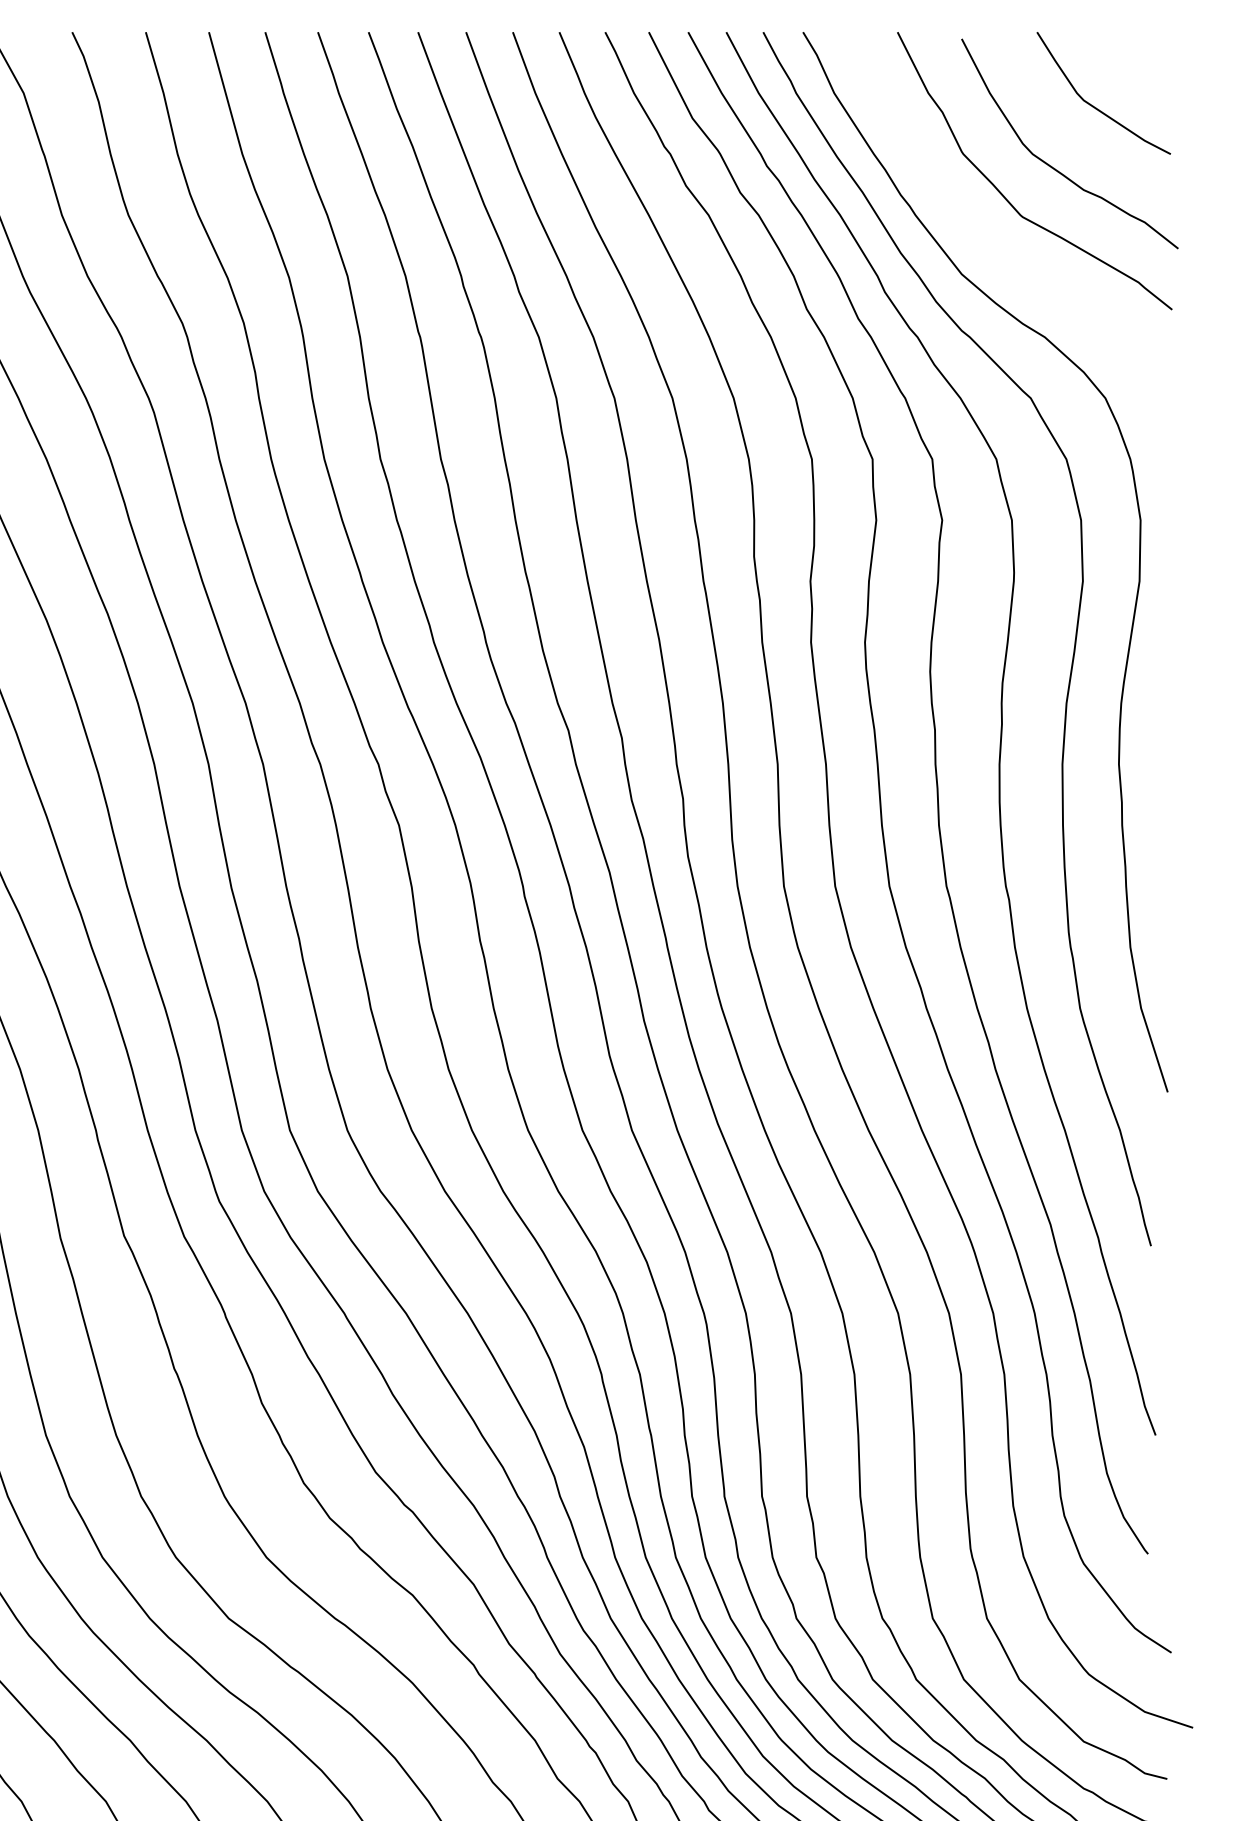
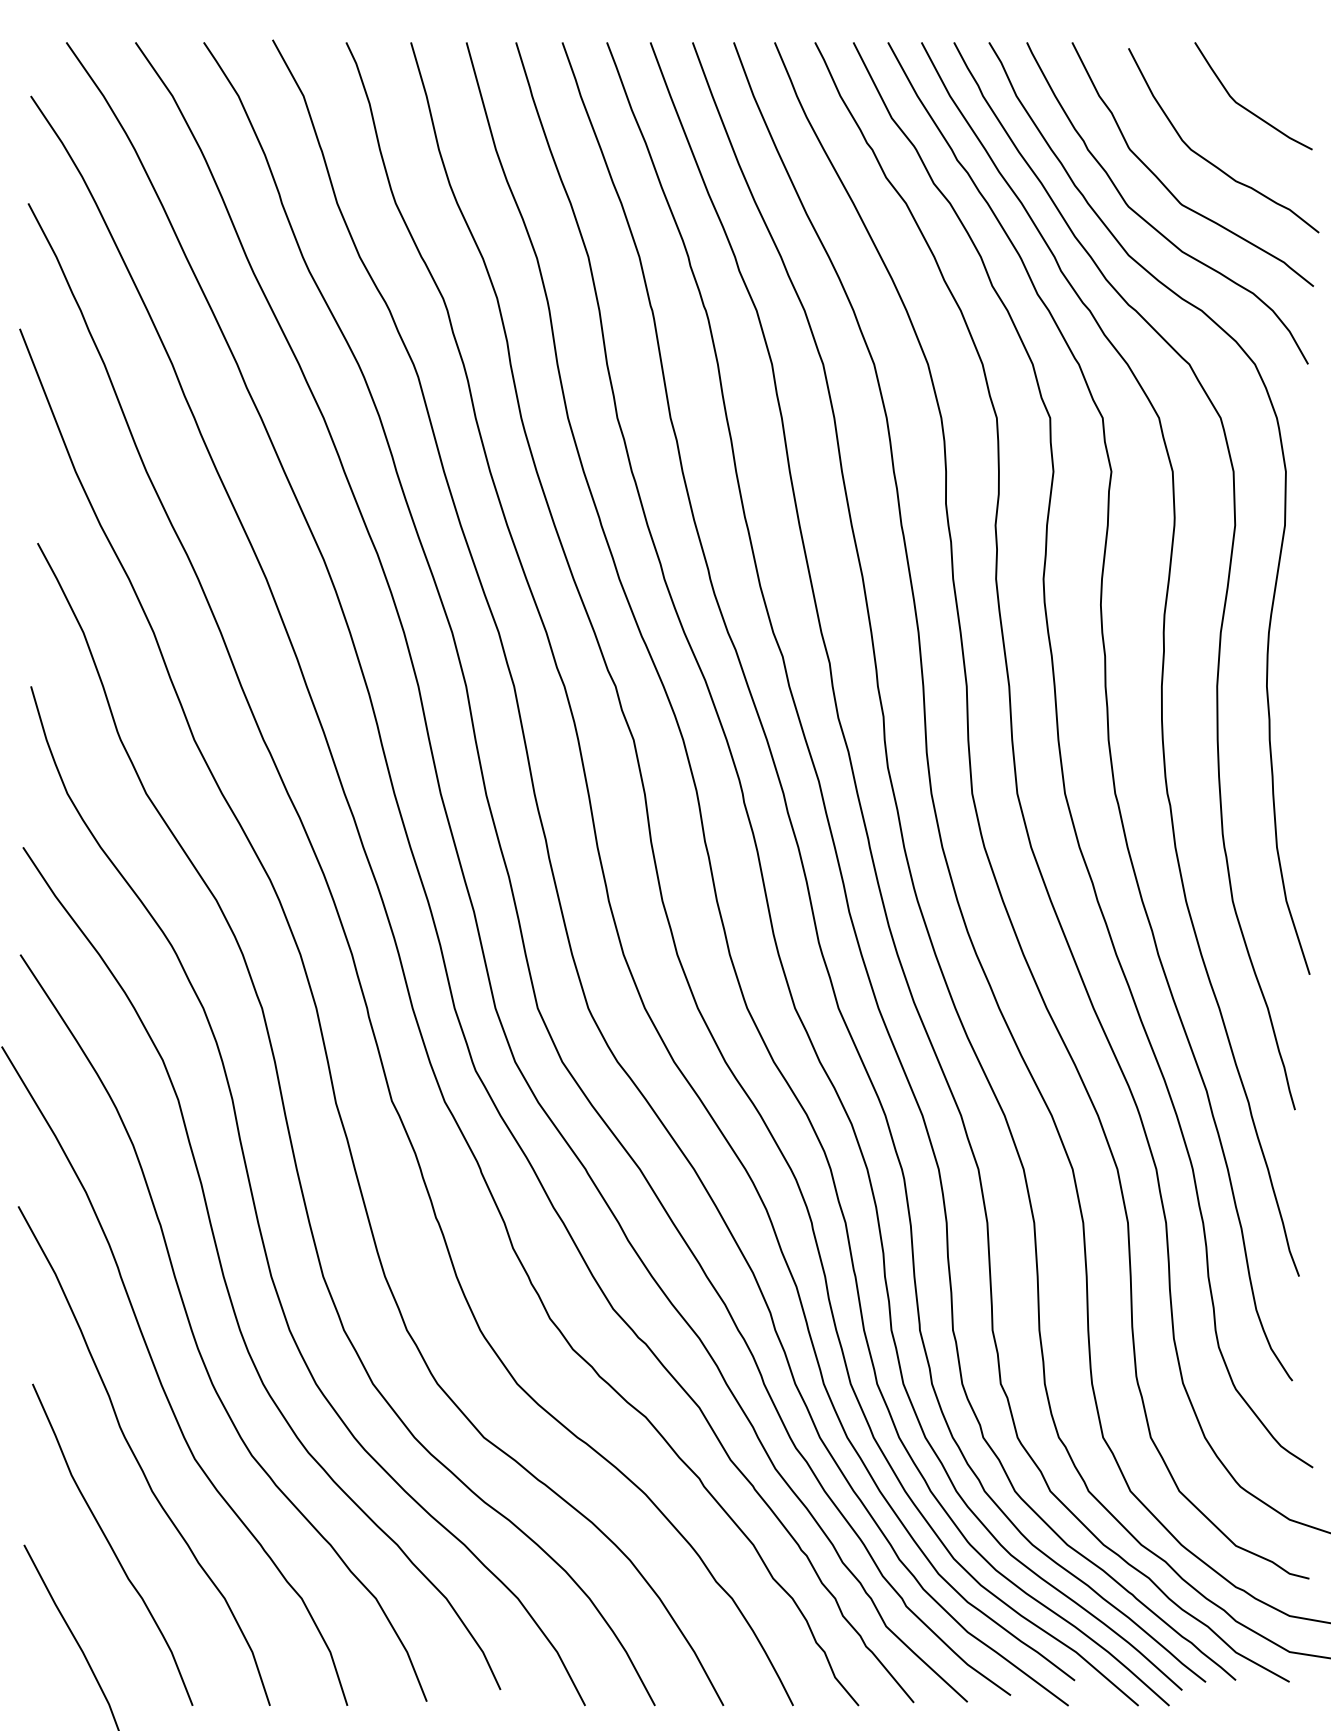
curve: (986, 238) -> (1150, 223), added

